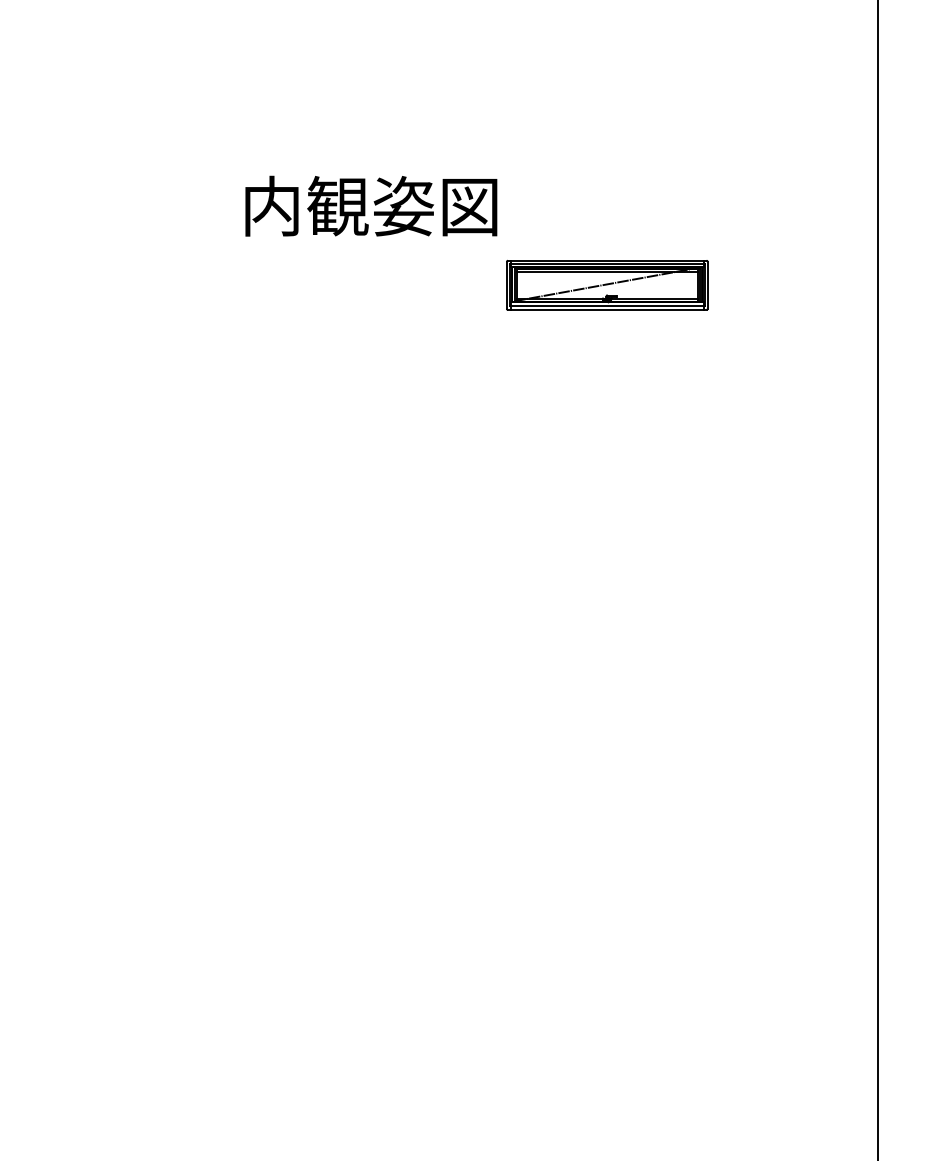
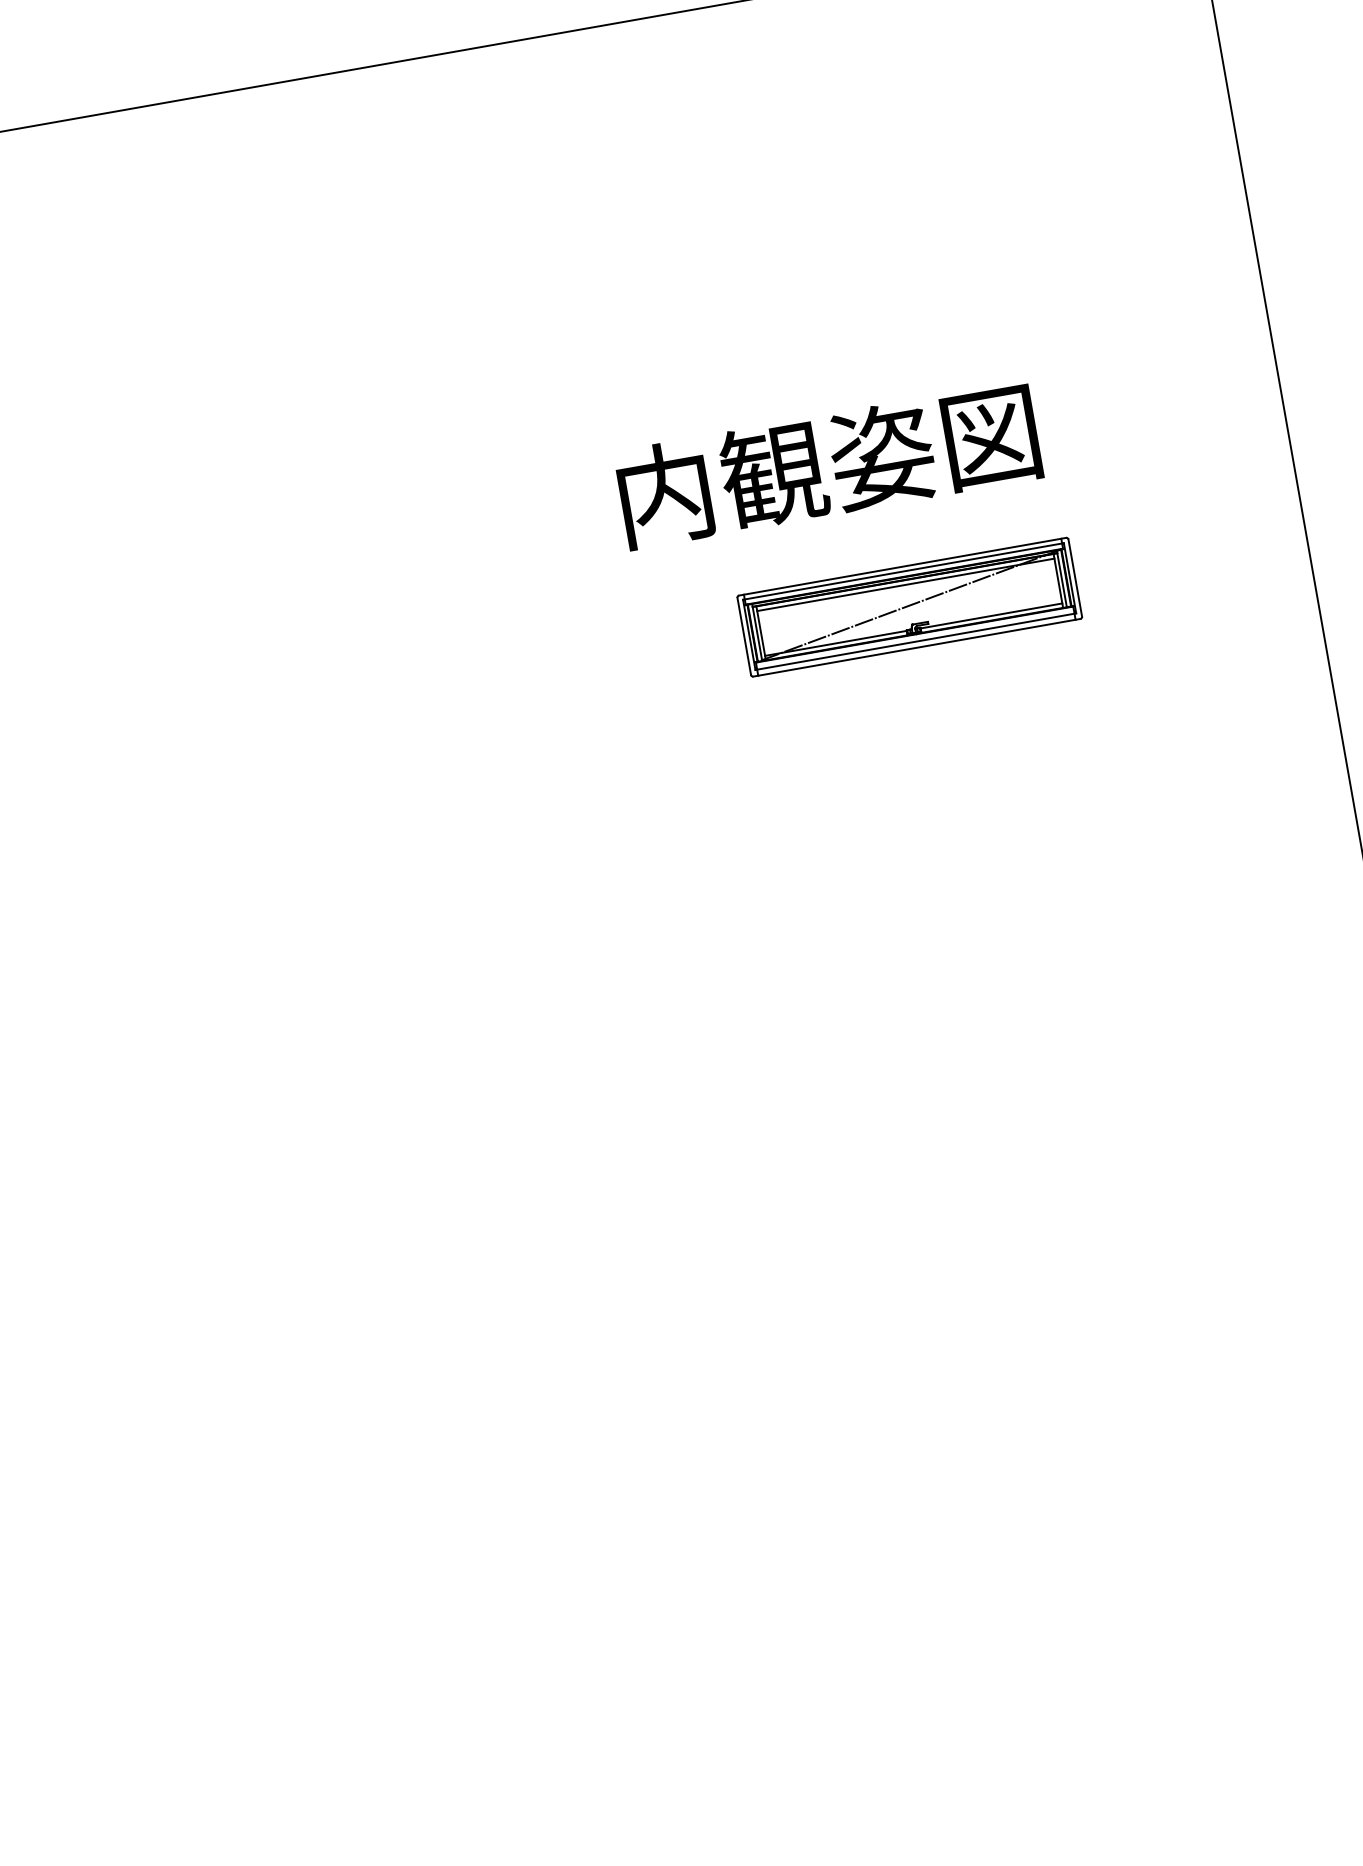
text: (371, 205) -> (828, 463), moved
part: (607, 285) -> (910, 607), moved

